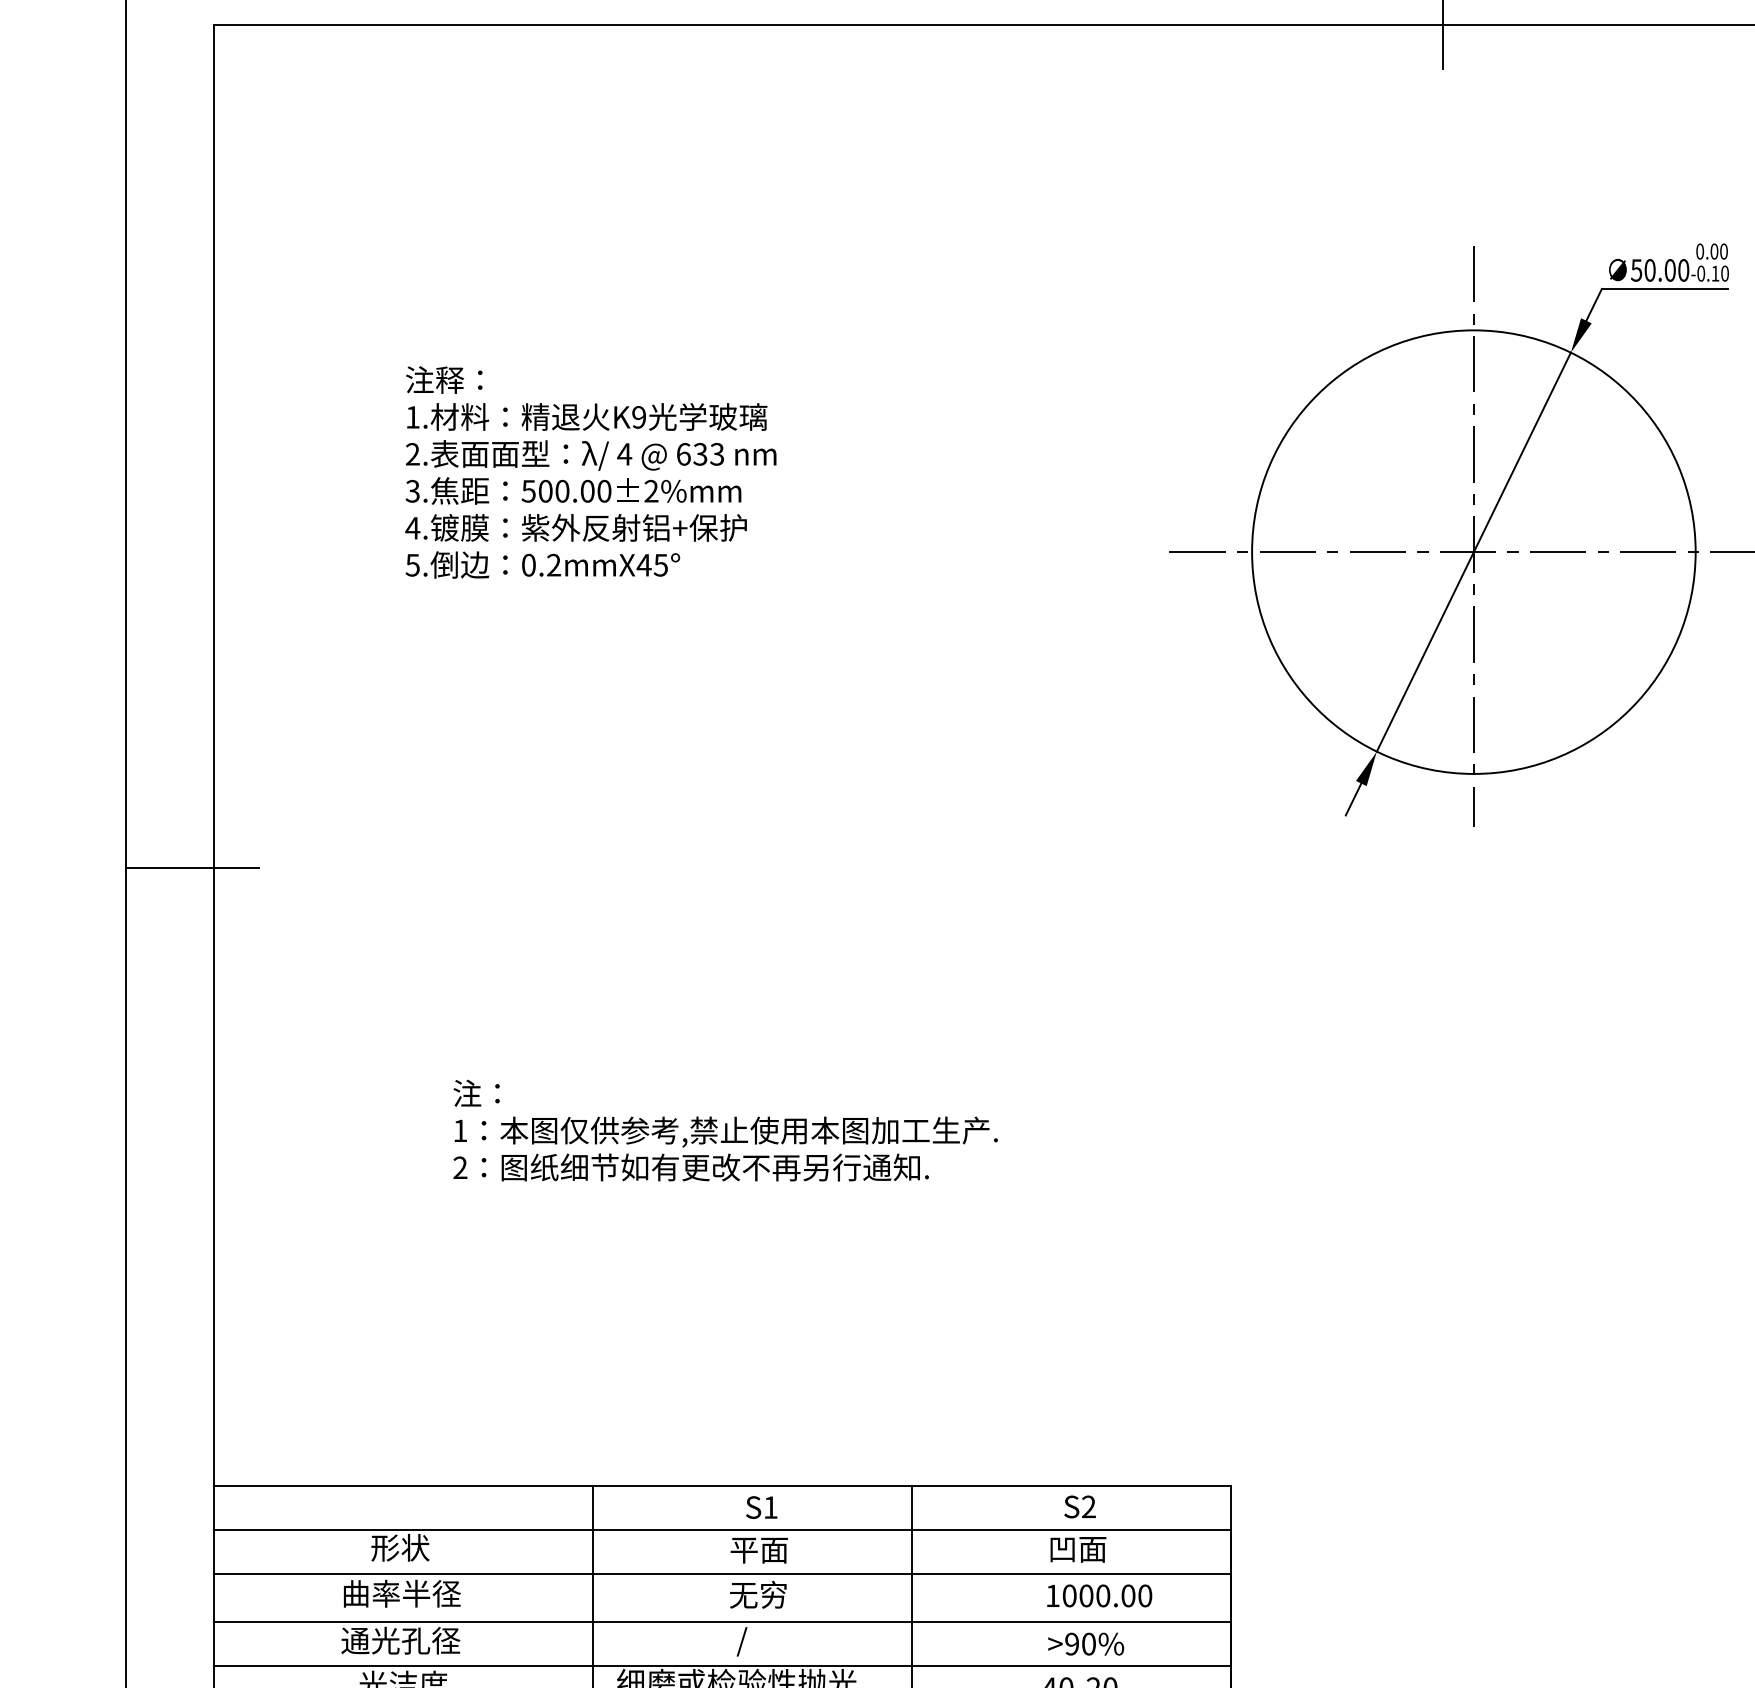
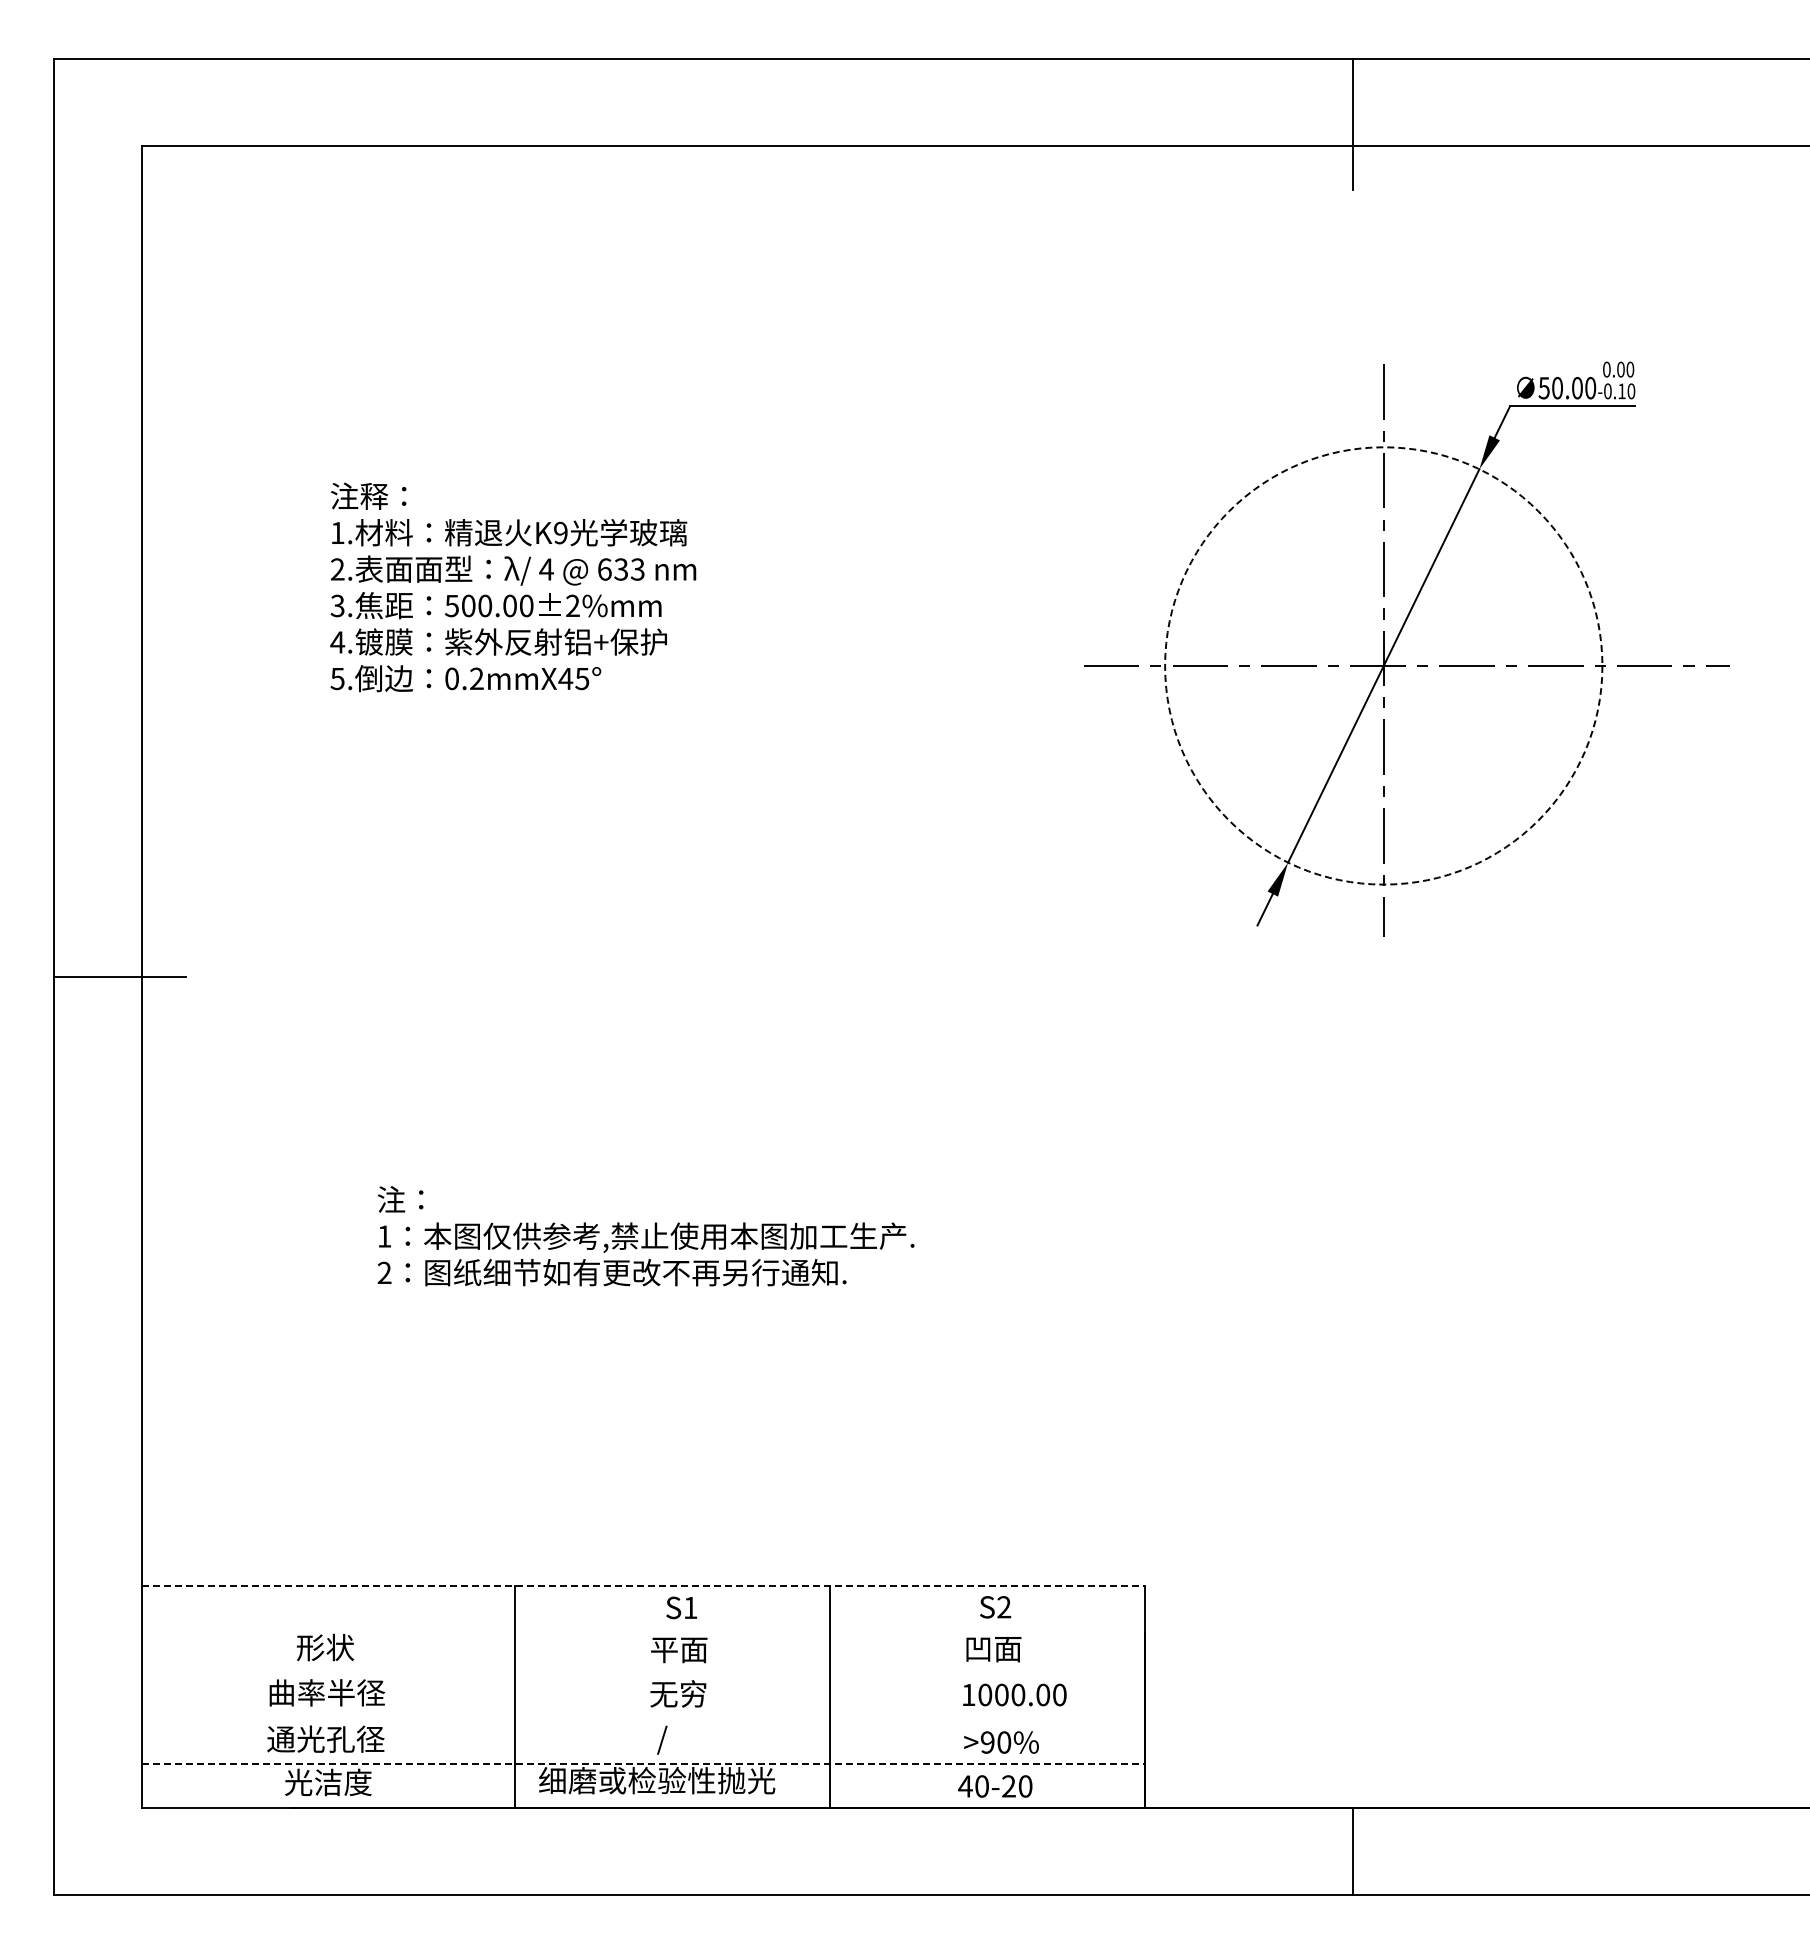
circle: (1473, 551) -> (1383, 665), solid -> dashed
line: (723, 1485) -> (643, 1586), solid -> dashed
line: (721, 1530) -> (642, 1630), removed
line: (721, 1574) -> (642, 1673), removed
line: (721, 1621) -> (642, 1720), removed
line: (723, 1666) -> (643, 1764), solid -> dashed

